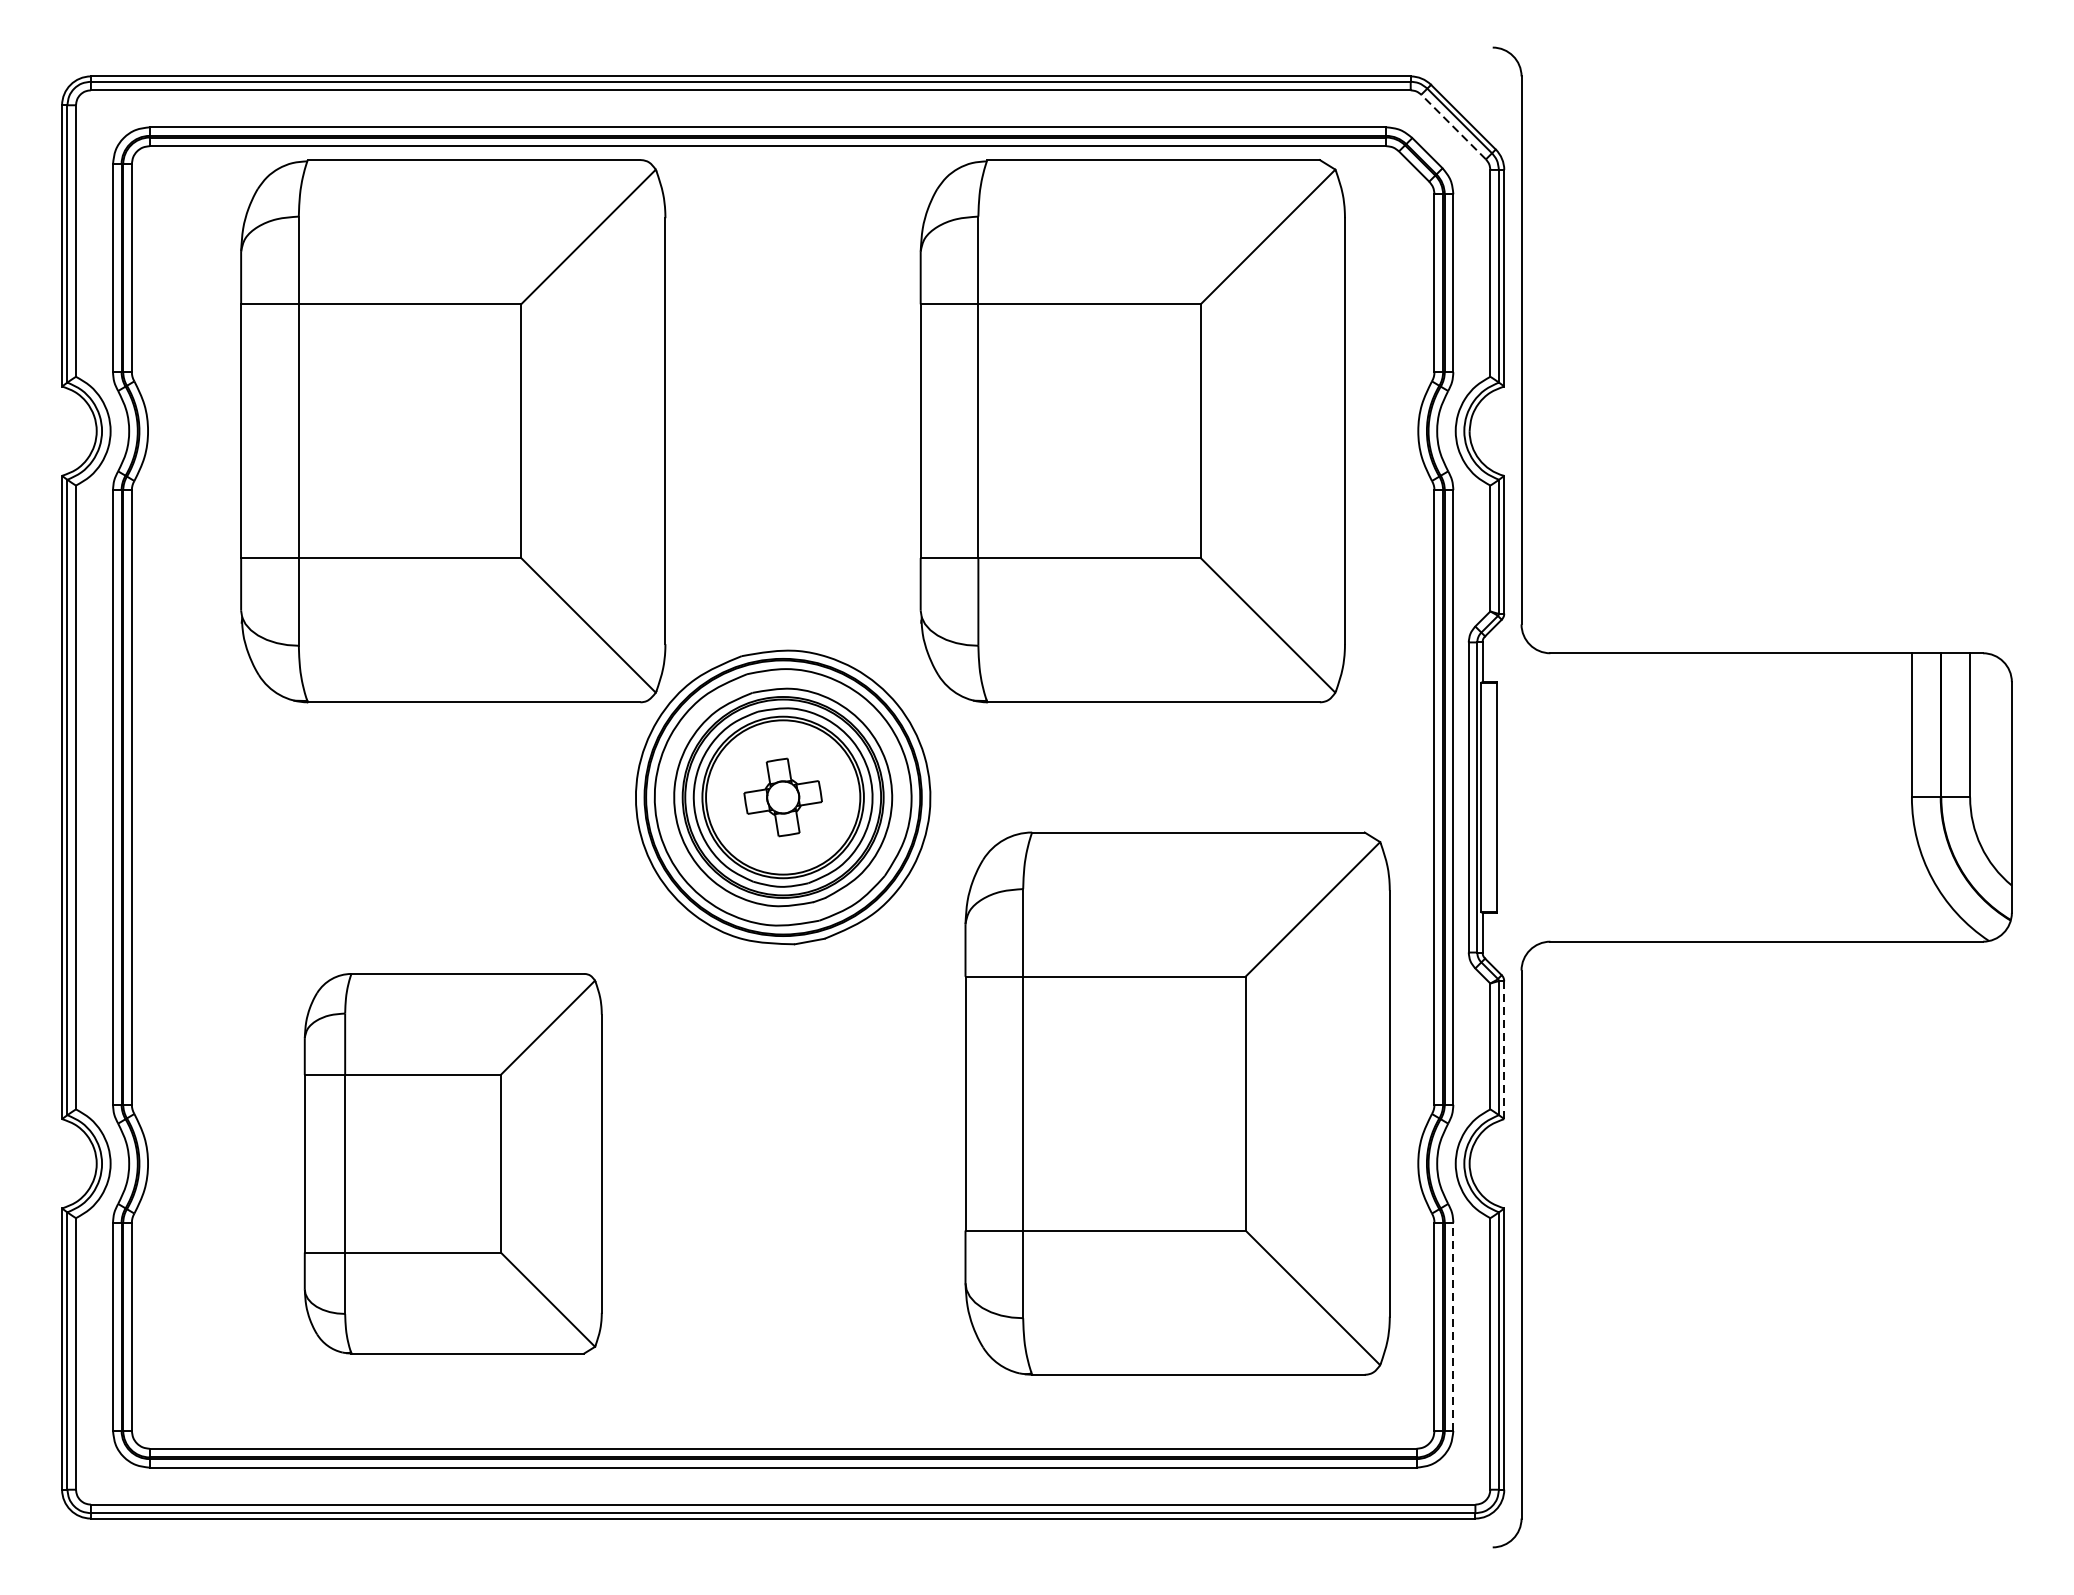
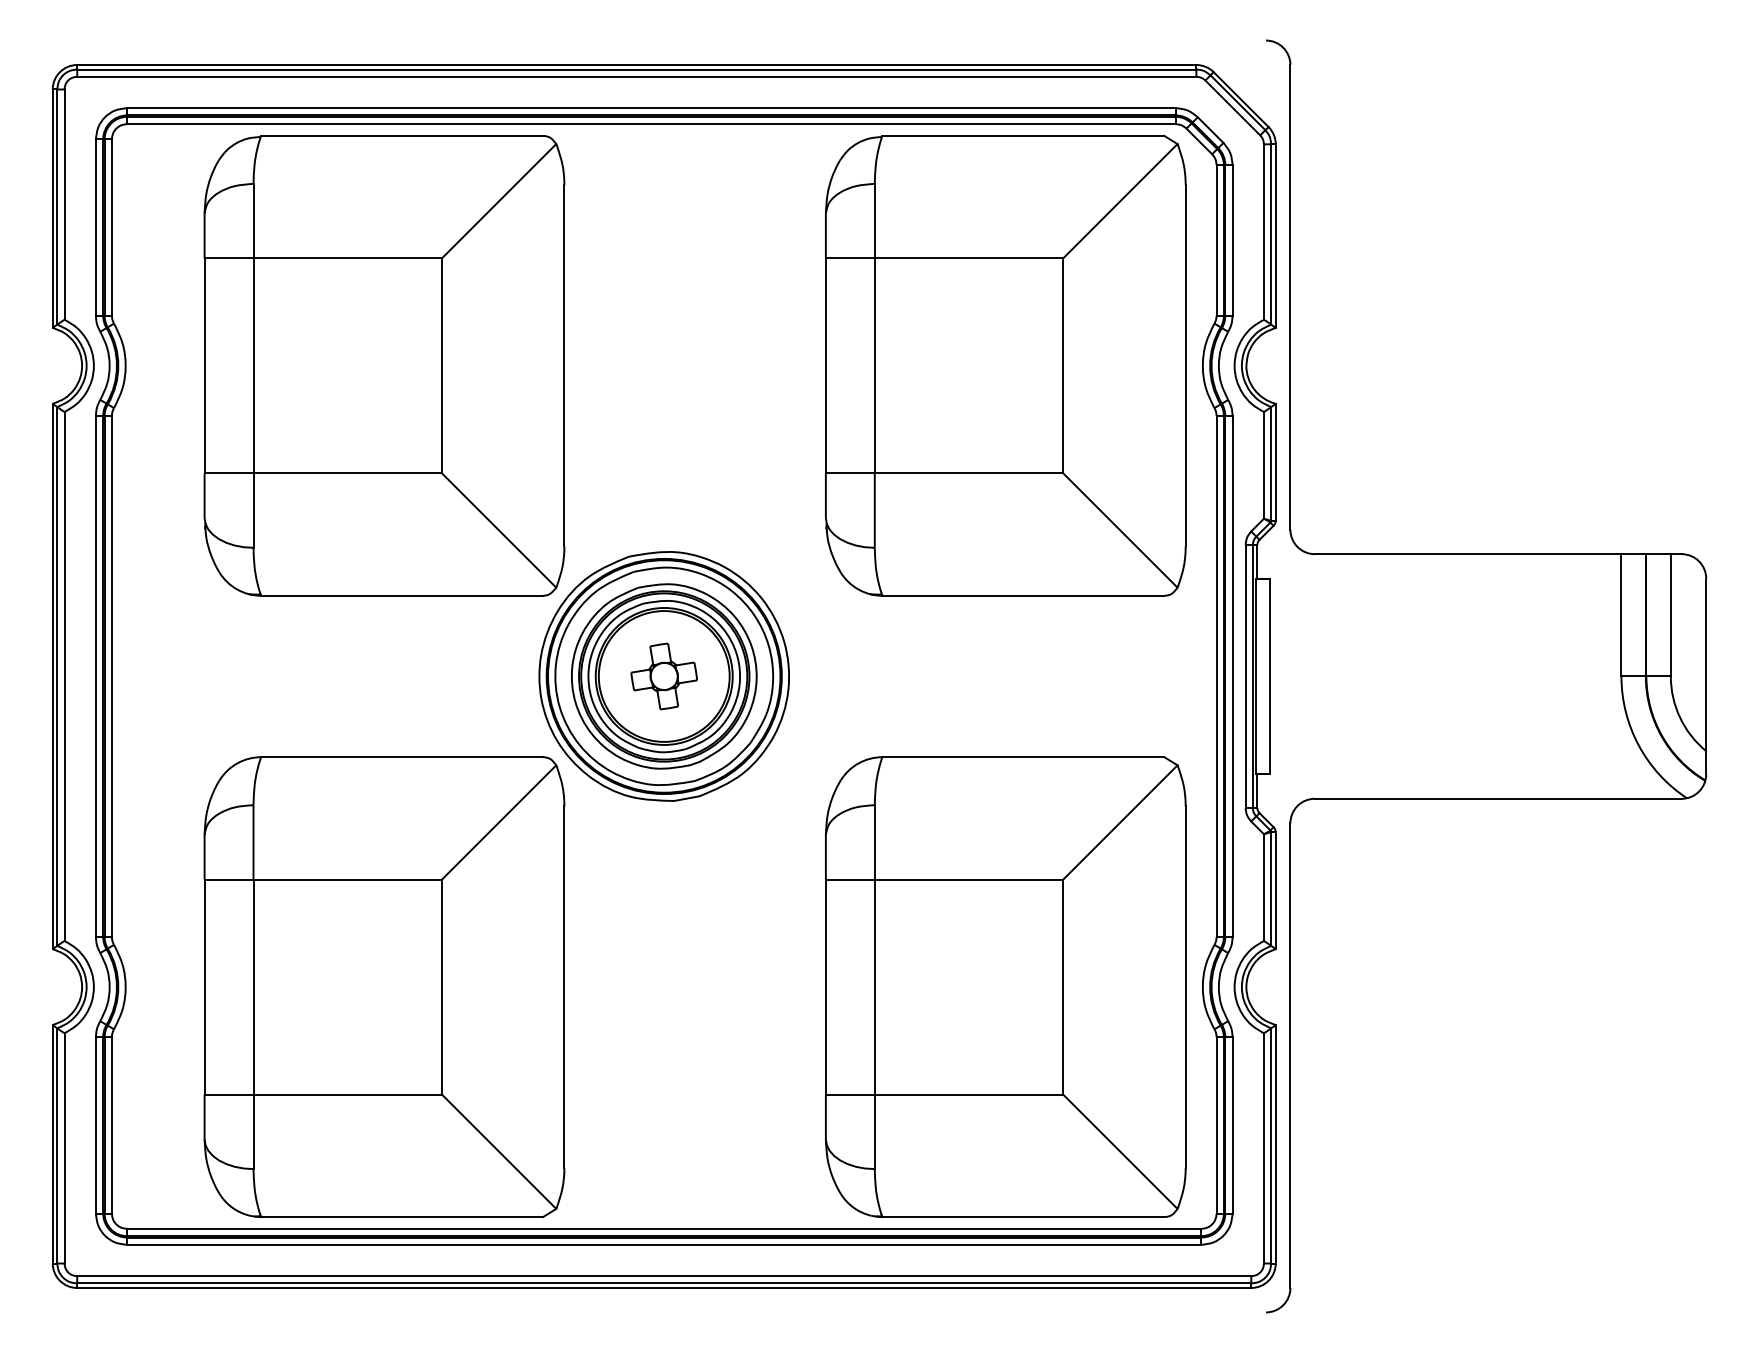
line: (1453, 126) -> (1232, 107), dashed -> solid
part: (1132, 430) -> (1005, 365), moved
line: (1503, 1049) -> (1275, 890), dashed -> solid
part: (1177, 1102) -> (1005, 986), moved
part: (453, 1163) -> (384, 986), size x1.43
line: (1453, 1325) -> (1232, 1124), dashed -> solid

